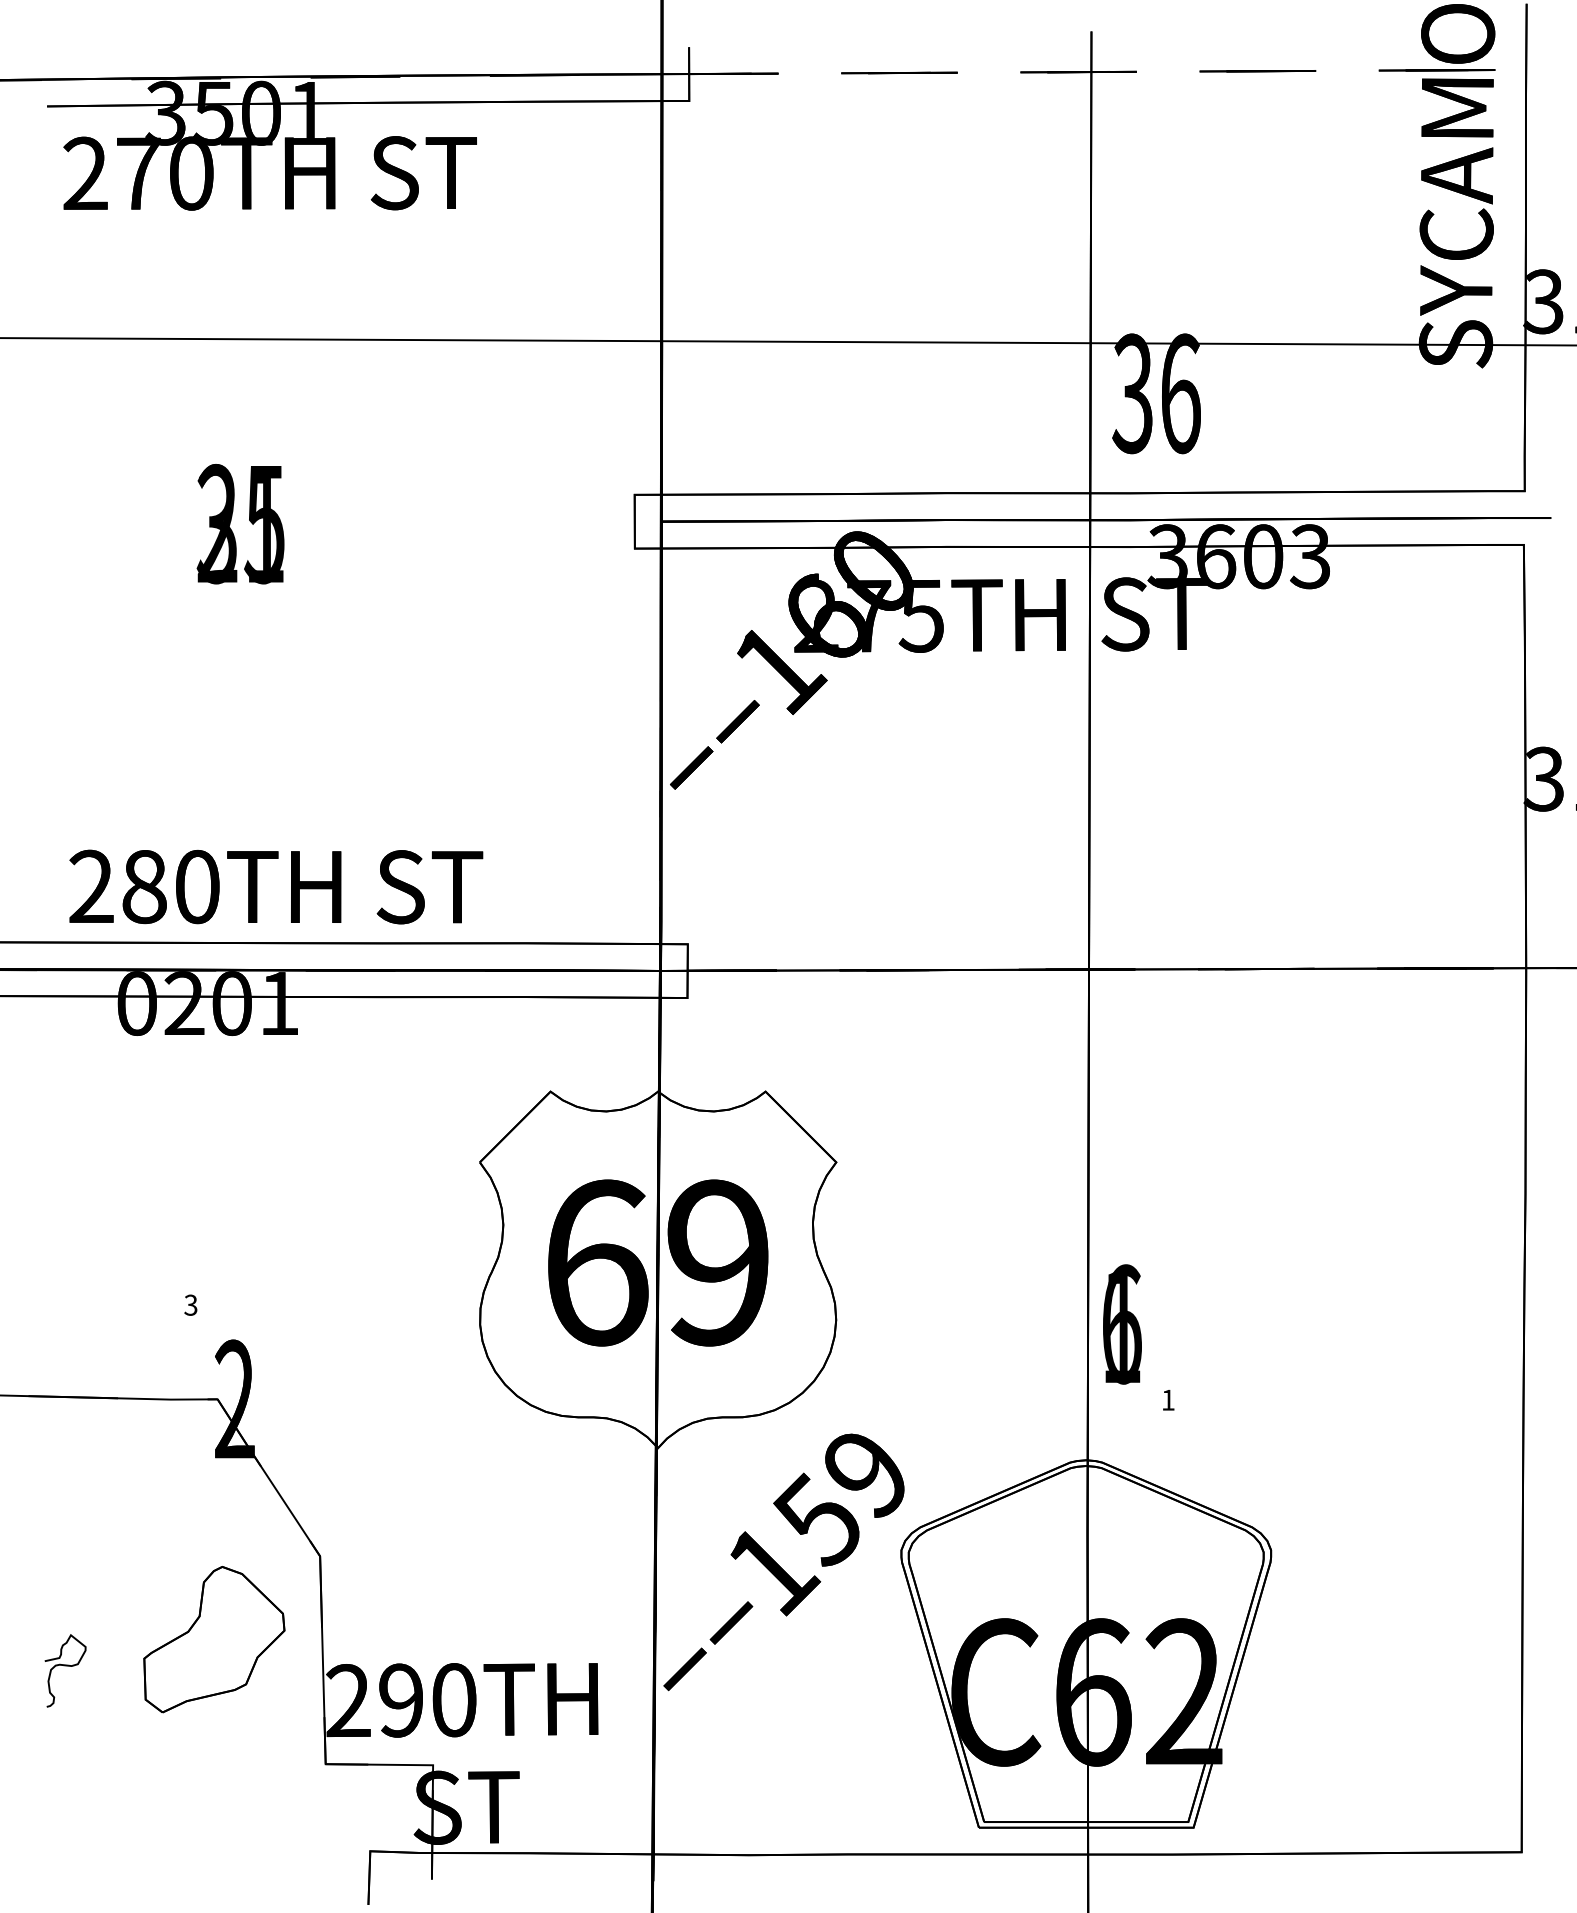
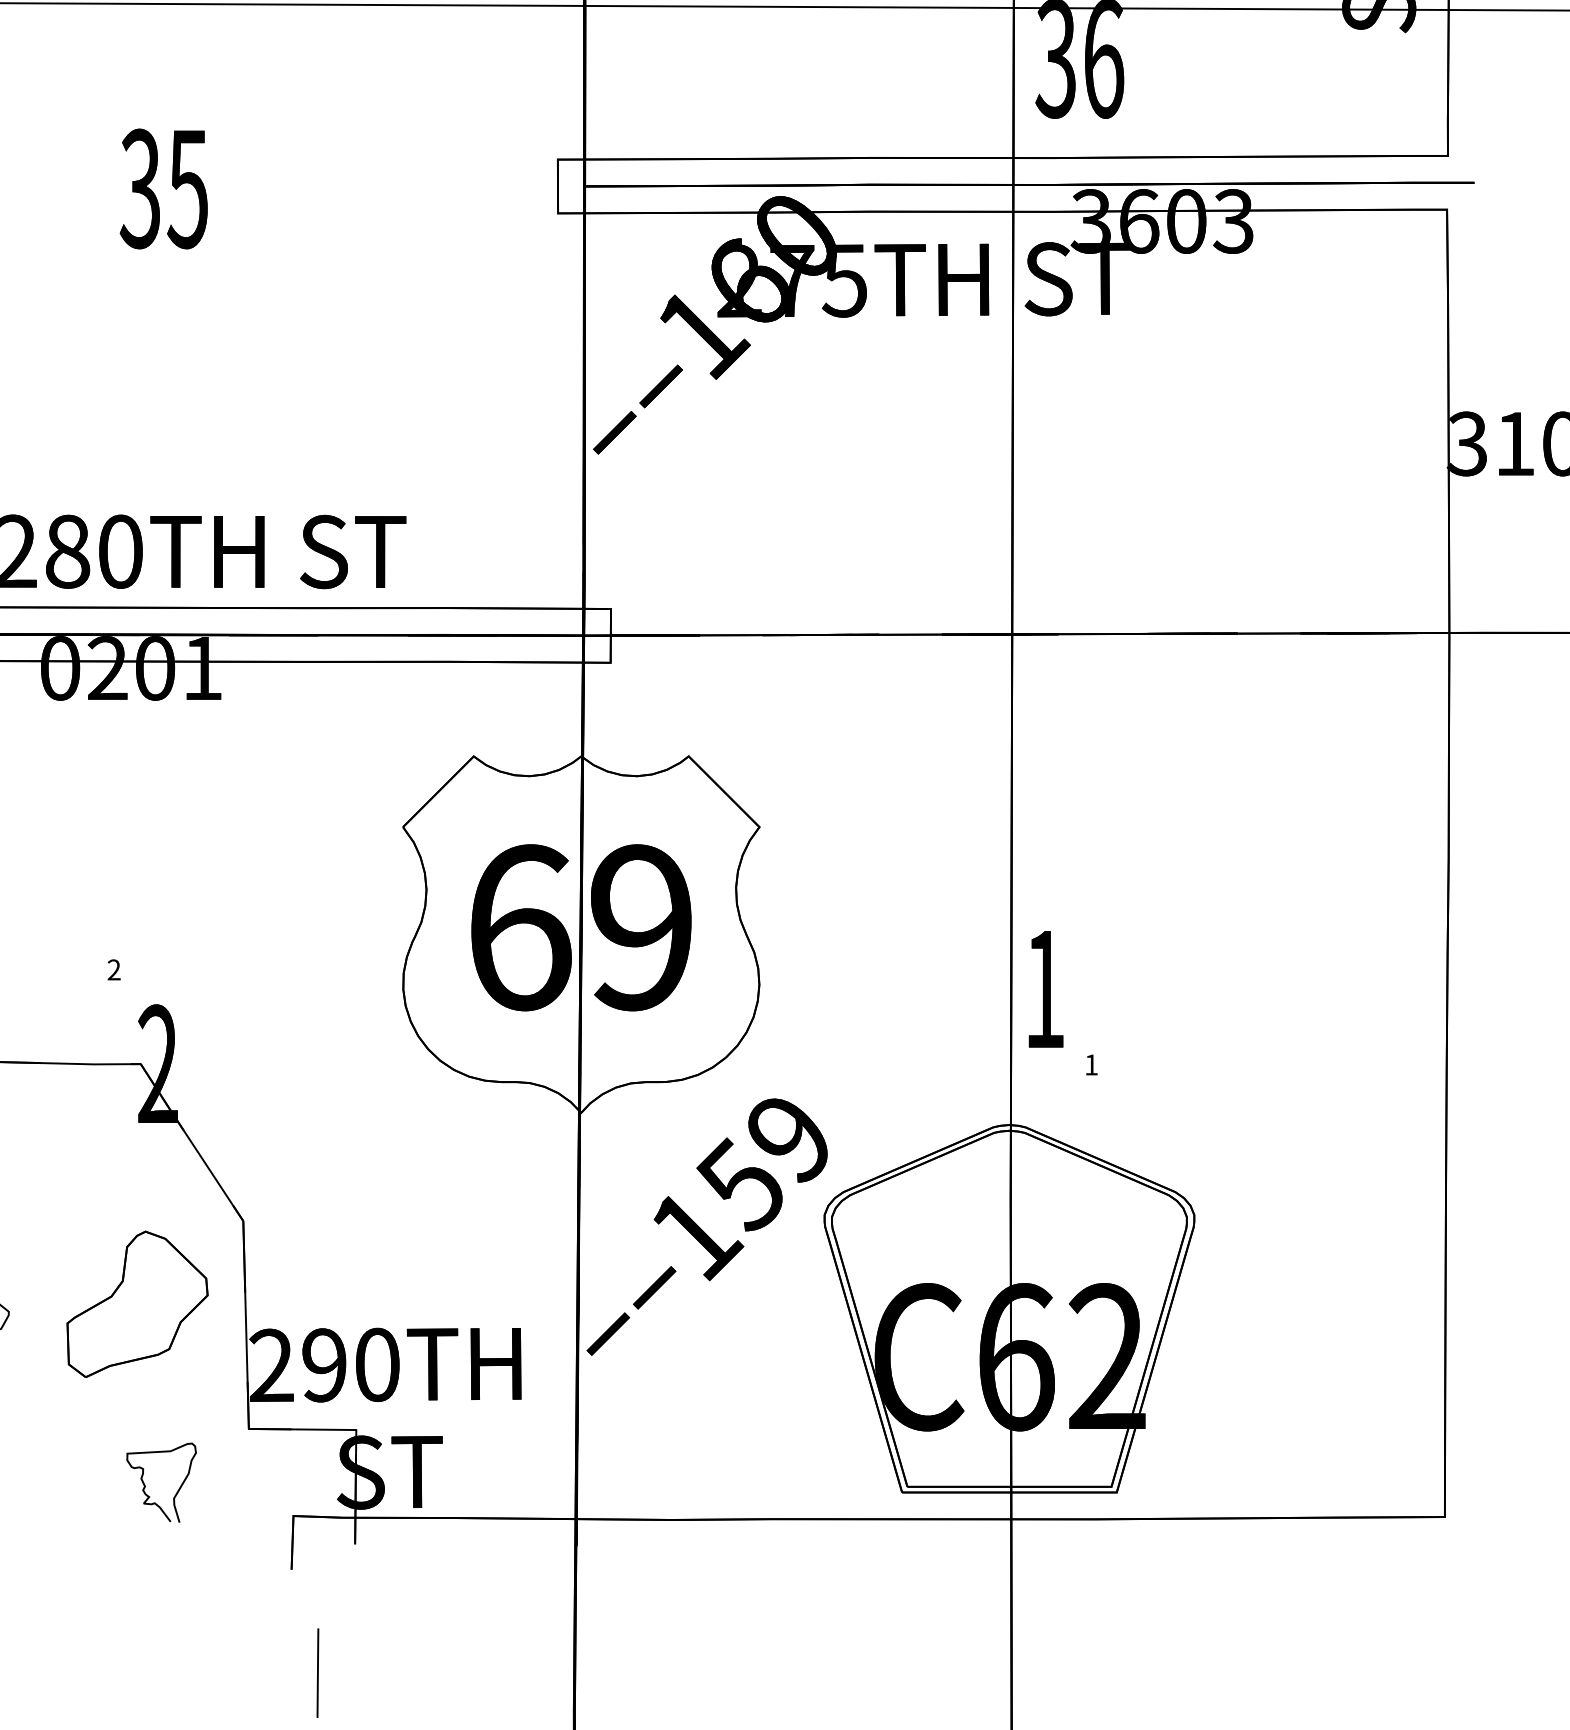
text: (240, 524) -> (163, 189), 21 -> 35
text: (190, 1305) -> (113, 970), 3 -> 2
text: (1122, 1324) -> (1045, 989), 6 -> 1
curve: (222, 1820) -> (145, 1485), added

